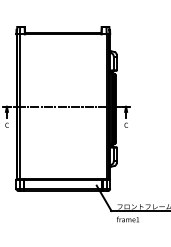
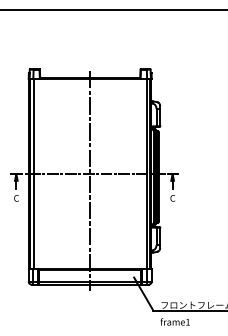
line: (63, 112) -> (90, 181), added

